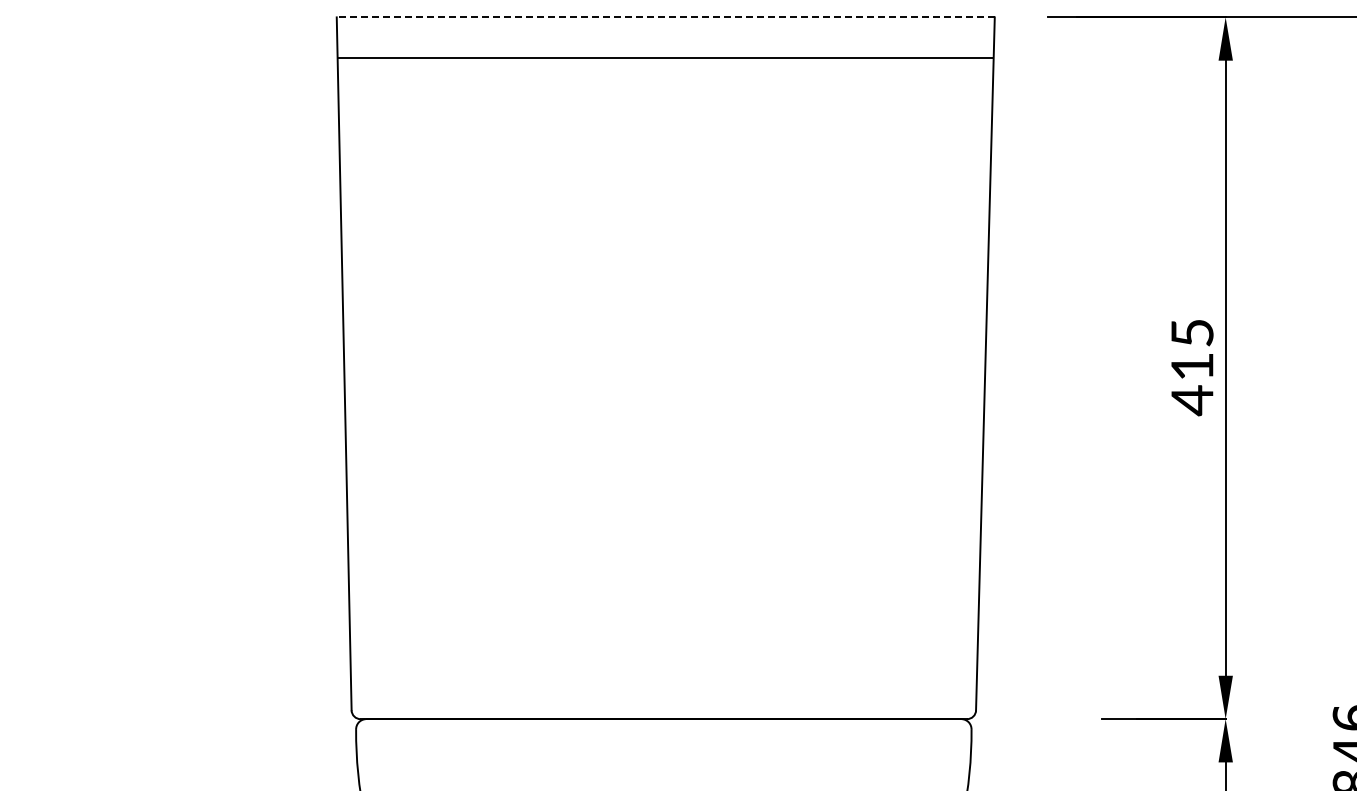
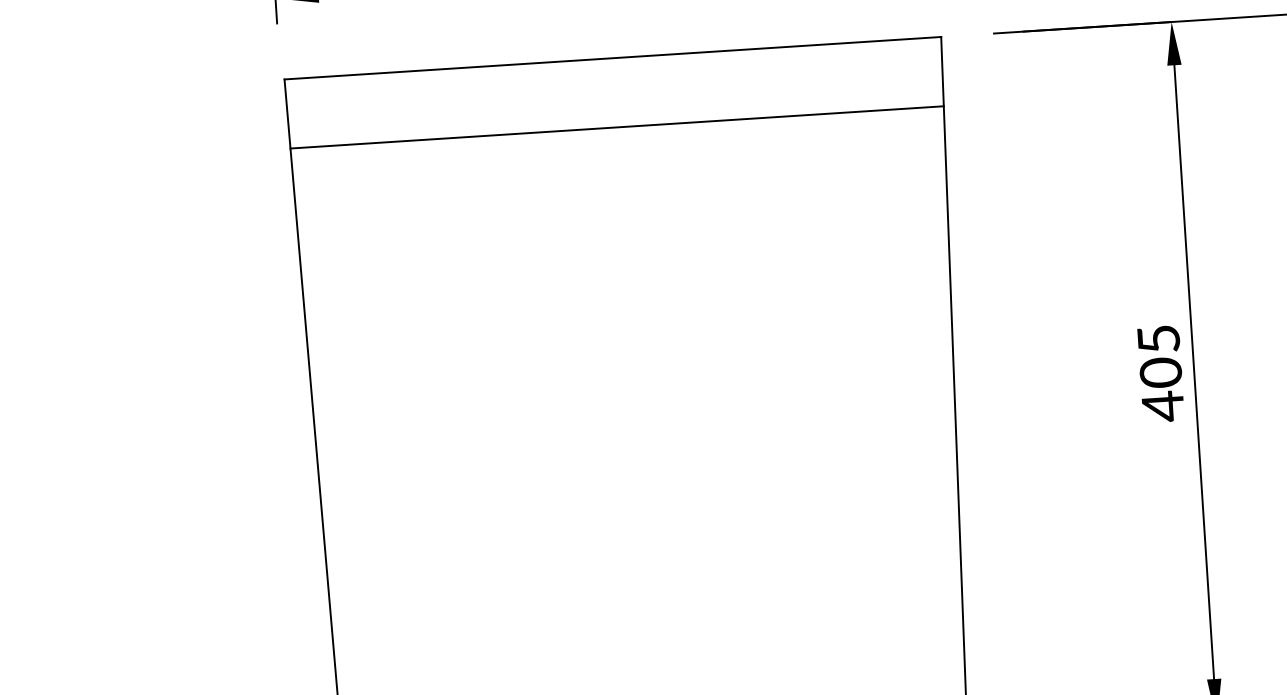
line: (665, 17) -> (612, 58), dashed -> solid
line: (665, 57) -> (617, 127), moved
text: (1192, 366) -> (1161, 372), 415 -> 405

